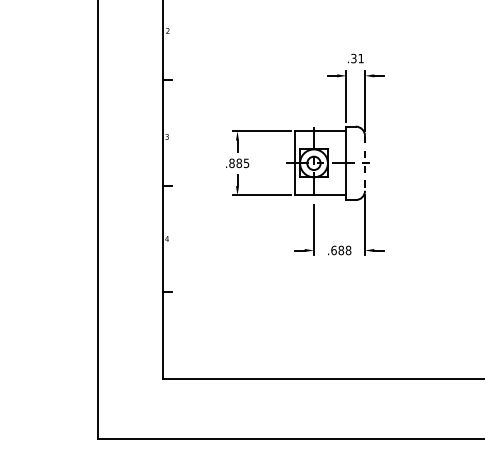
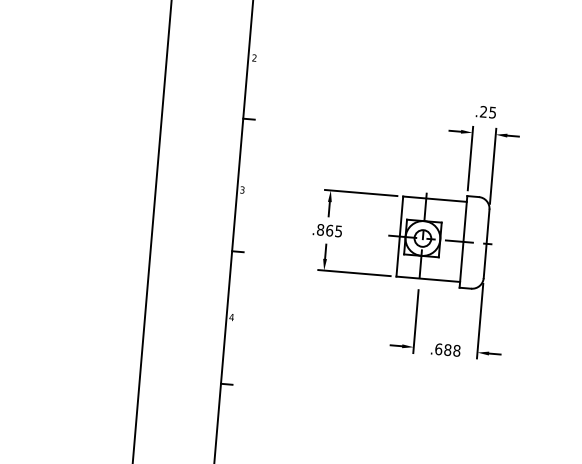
text: (357, 58) -> (488, 112), .31 -> .25
text: (239, 162) -> (330, 229), .885 -> .865
line: (365, 163) -> (487, 244), dashed -> solid

